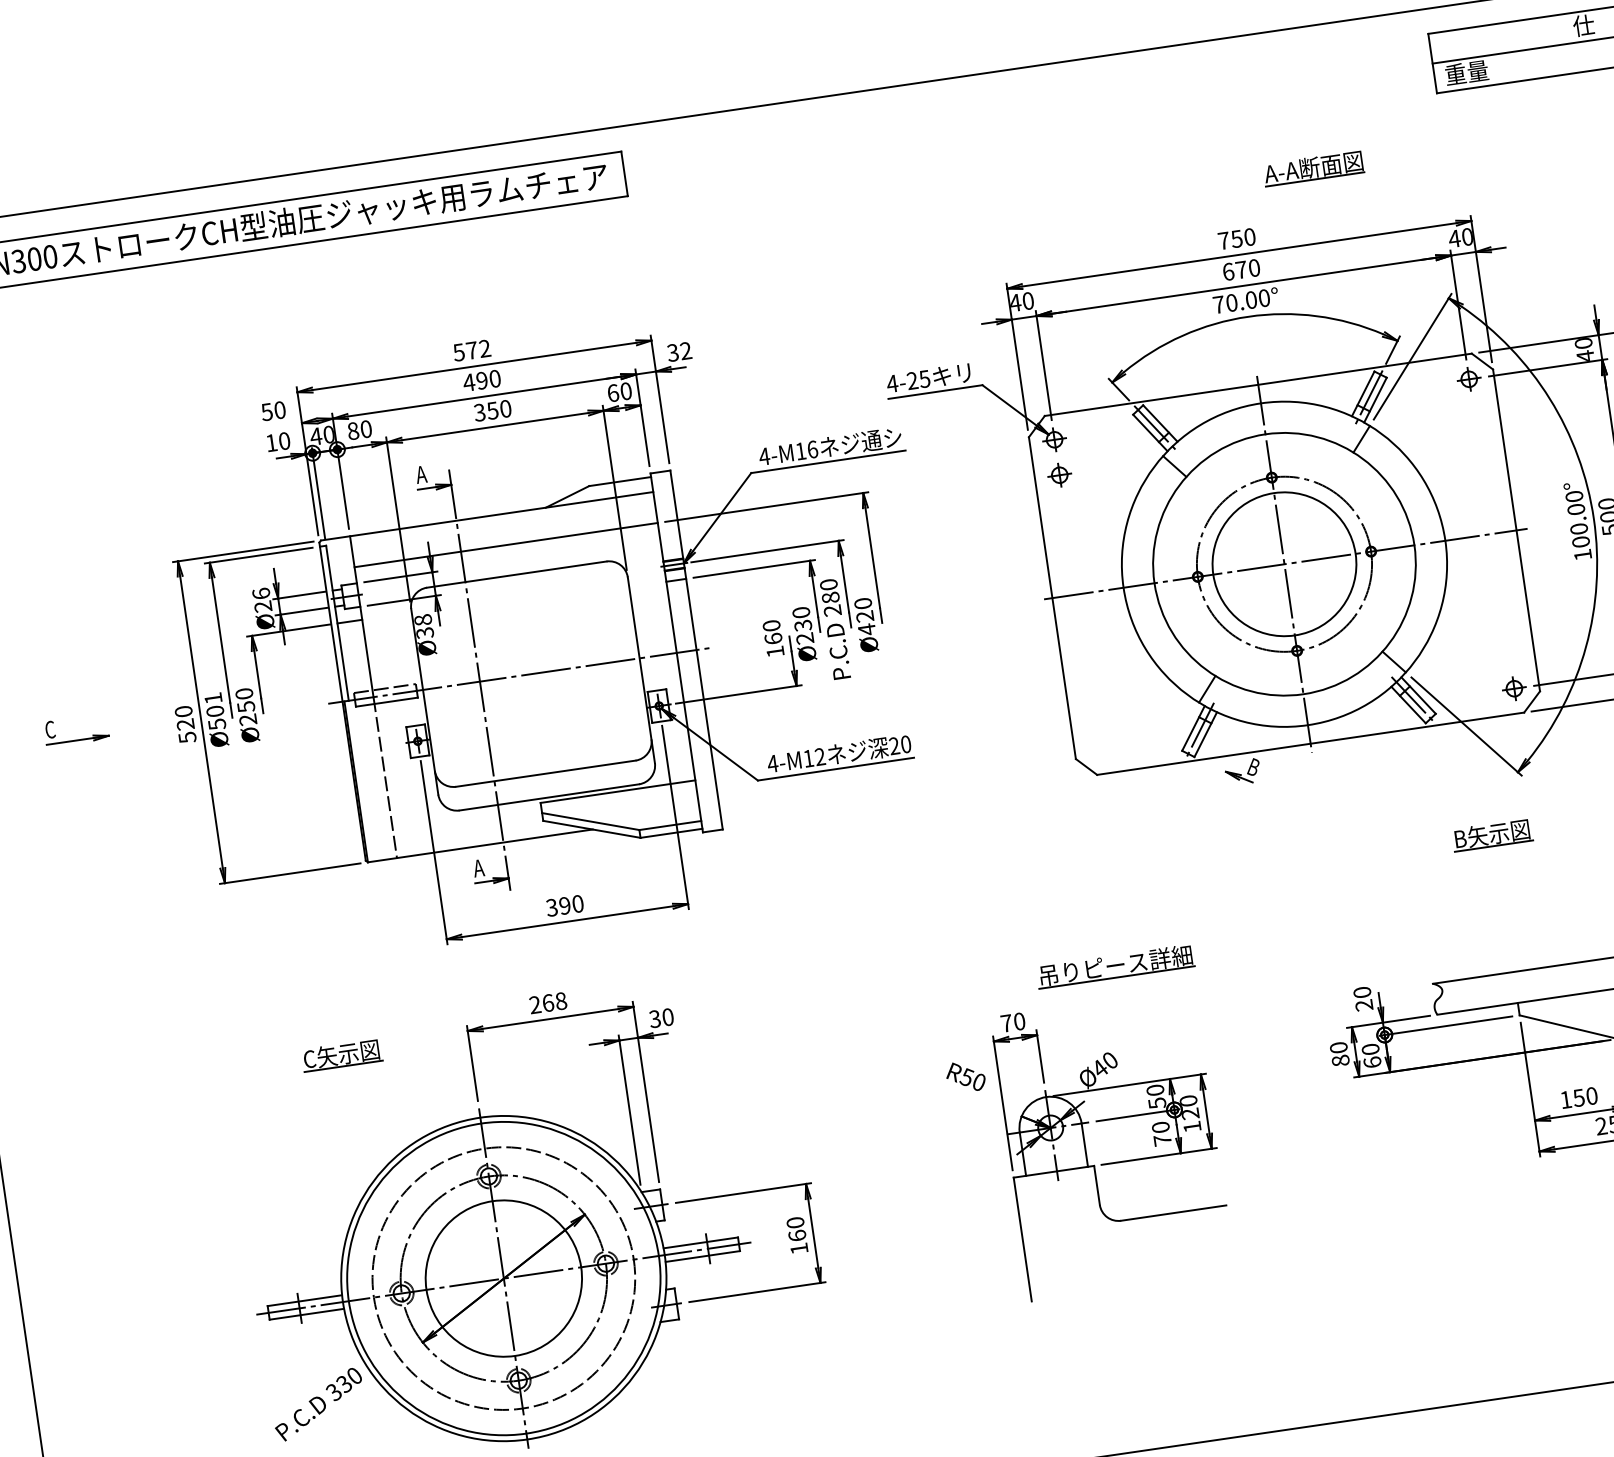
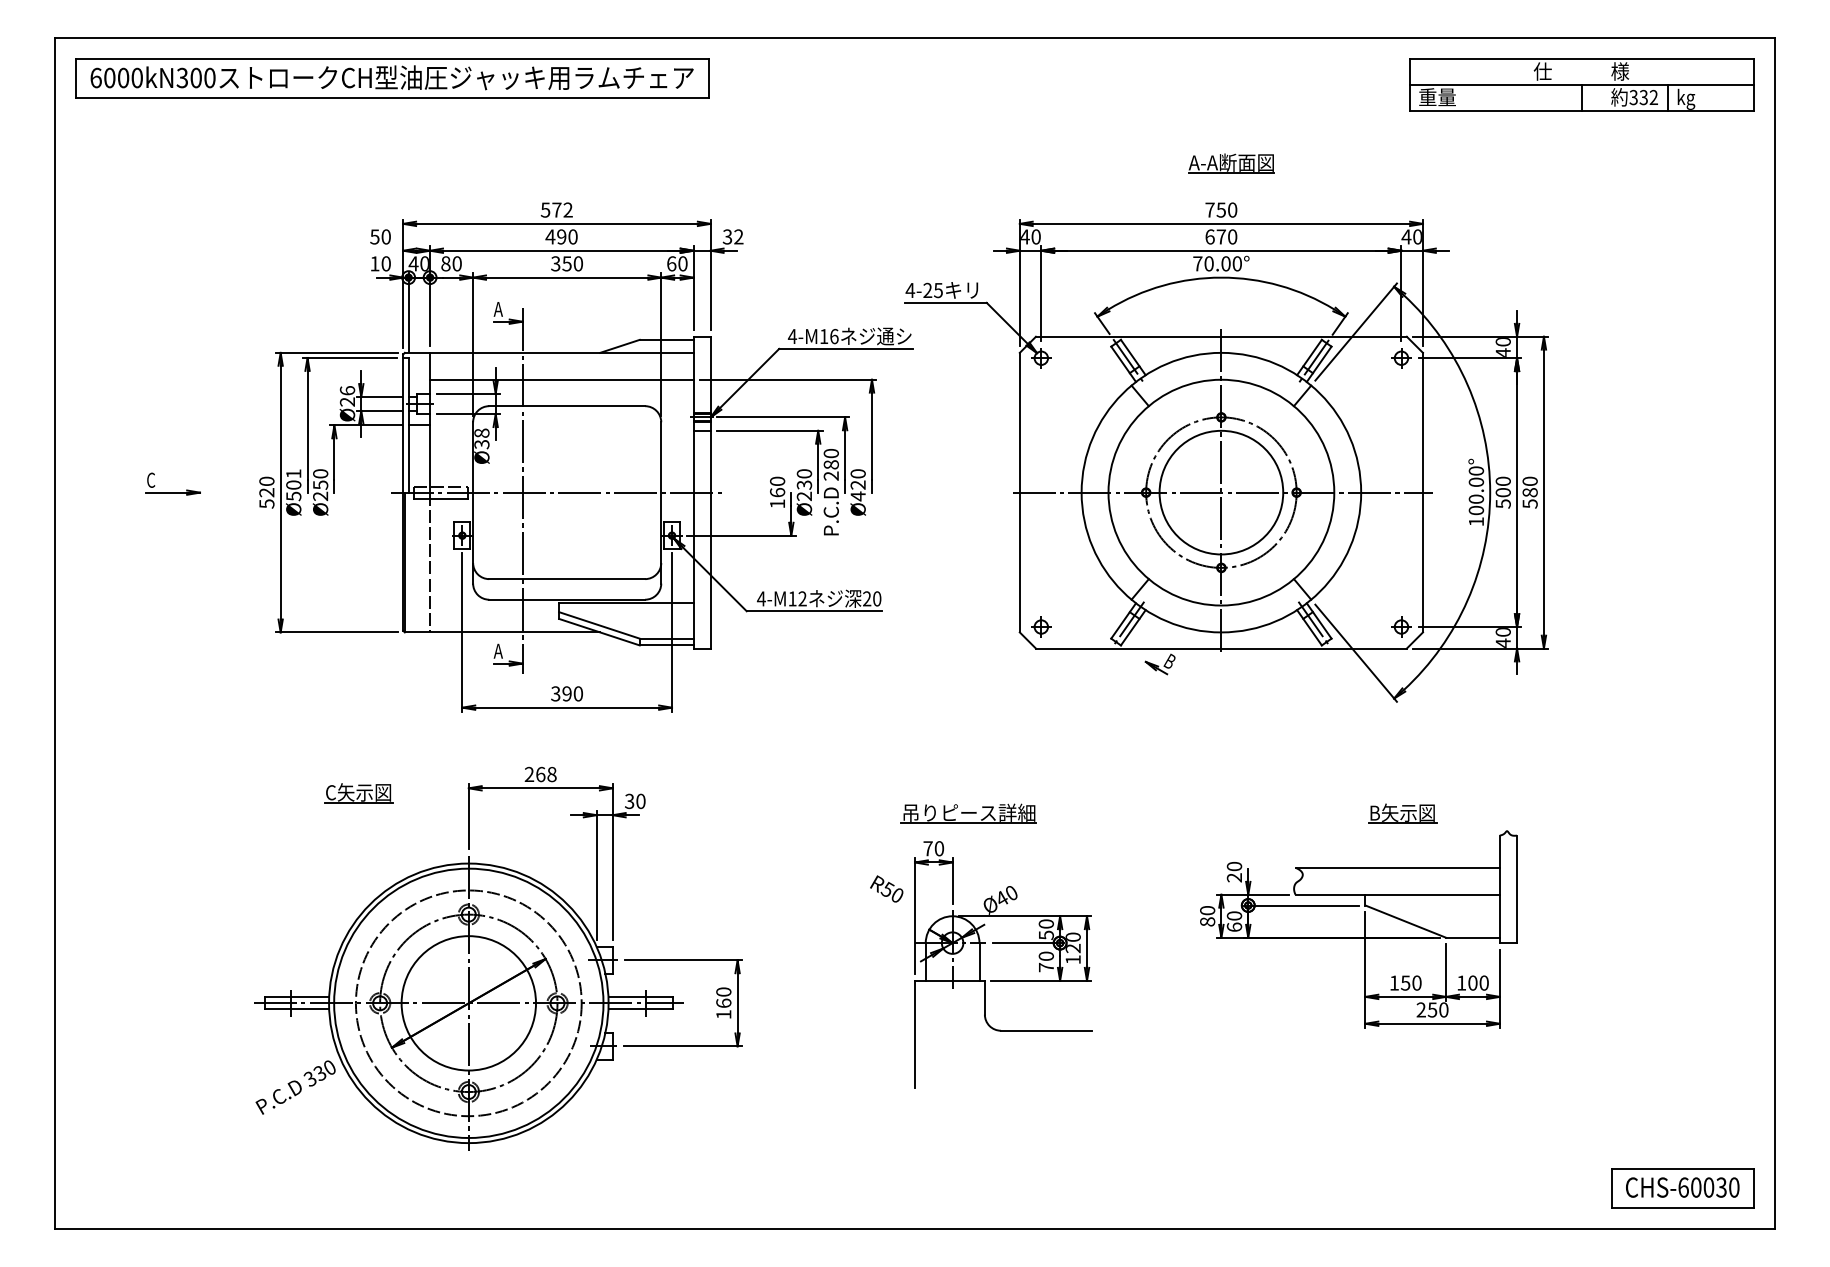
part: (1313, 168) -> (1231, 163), moved
part: (1059, 474) -> (1041, 626), moved
part: (1492, 834) -> (1402, 813), moved
part: (1115, 966) -> (968, 813), moved

